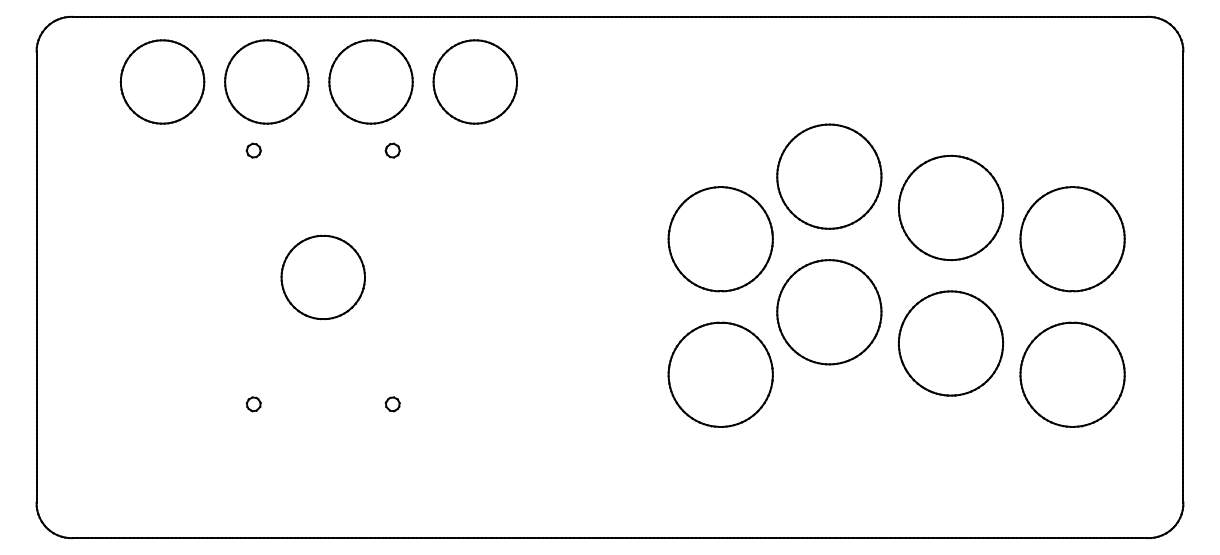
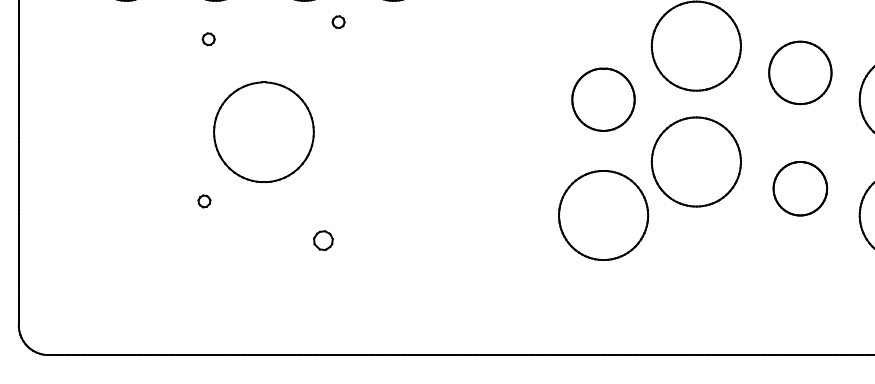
part: (253, 150) -> (208, 39), moved
part: (392, 150) -> (338, 22), moved
part: (950, 207) -> (799, 72), size x0.7
part: (720, 239) -> (603, 99), size x0.7
part: (322, 277) -> (263, 132), size x1.4
part: (950, 343) -> (799, 188), size x0.6
part: (253, 404) -> (204, 201), moved
part: (392, 404) -> (323, 240), size x1.6

